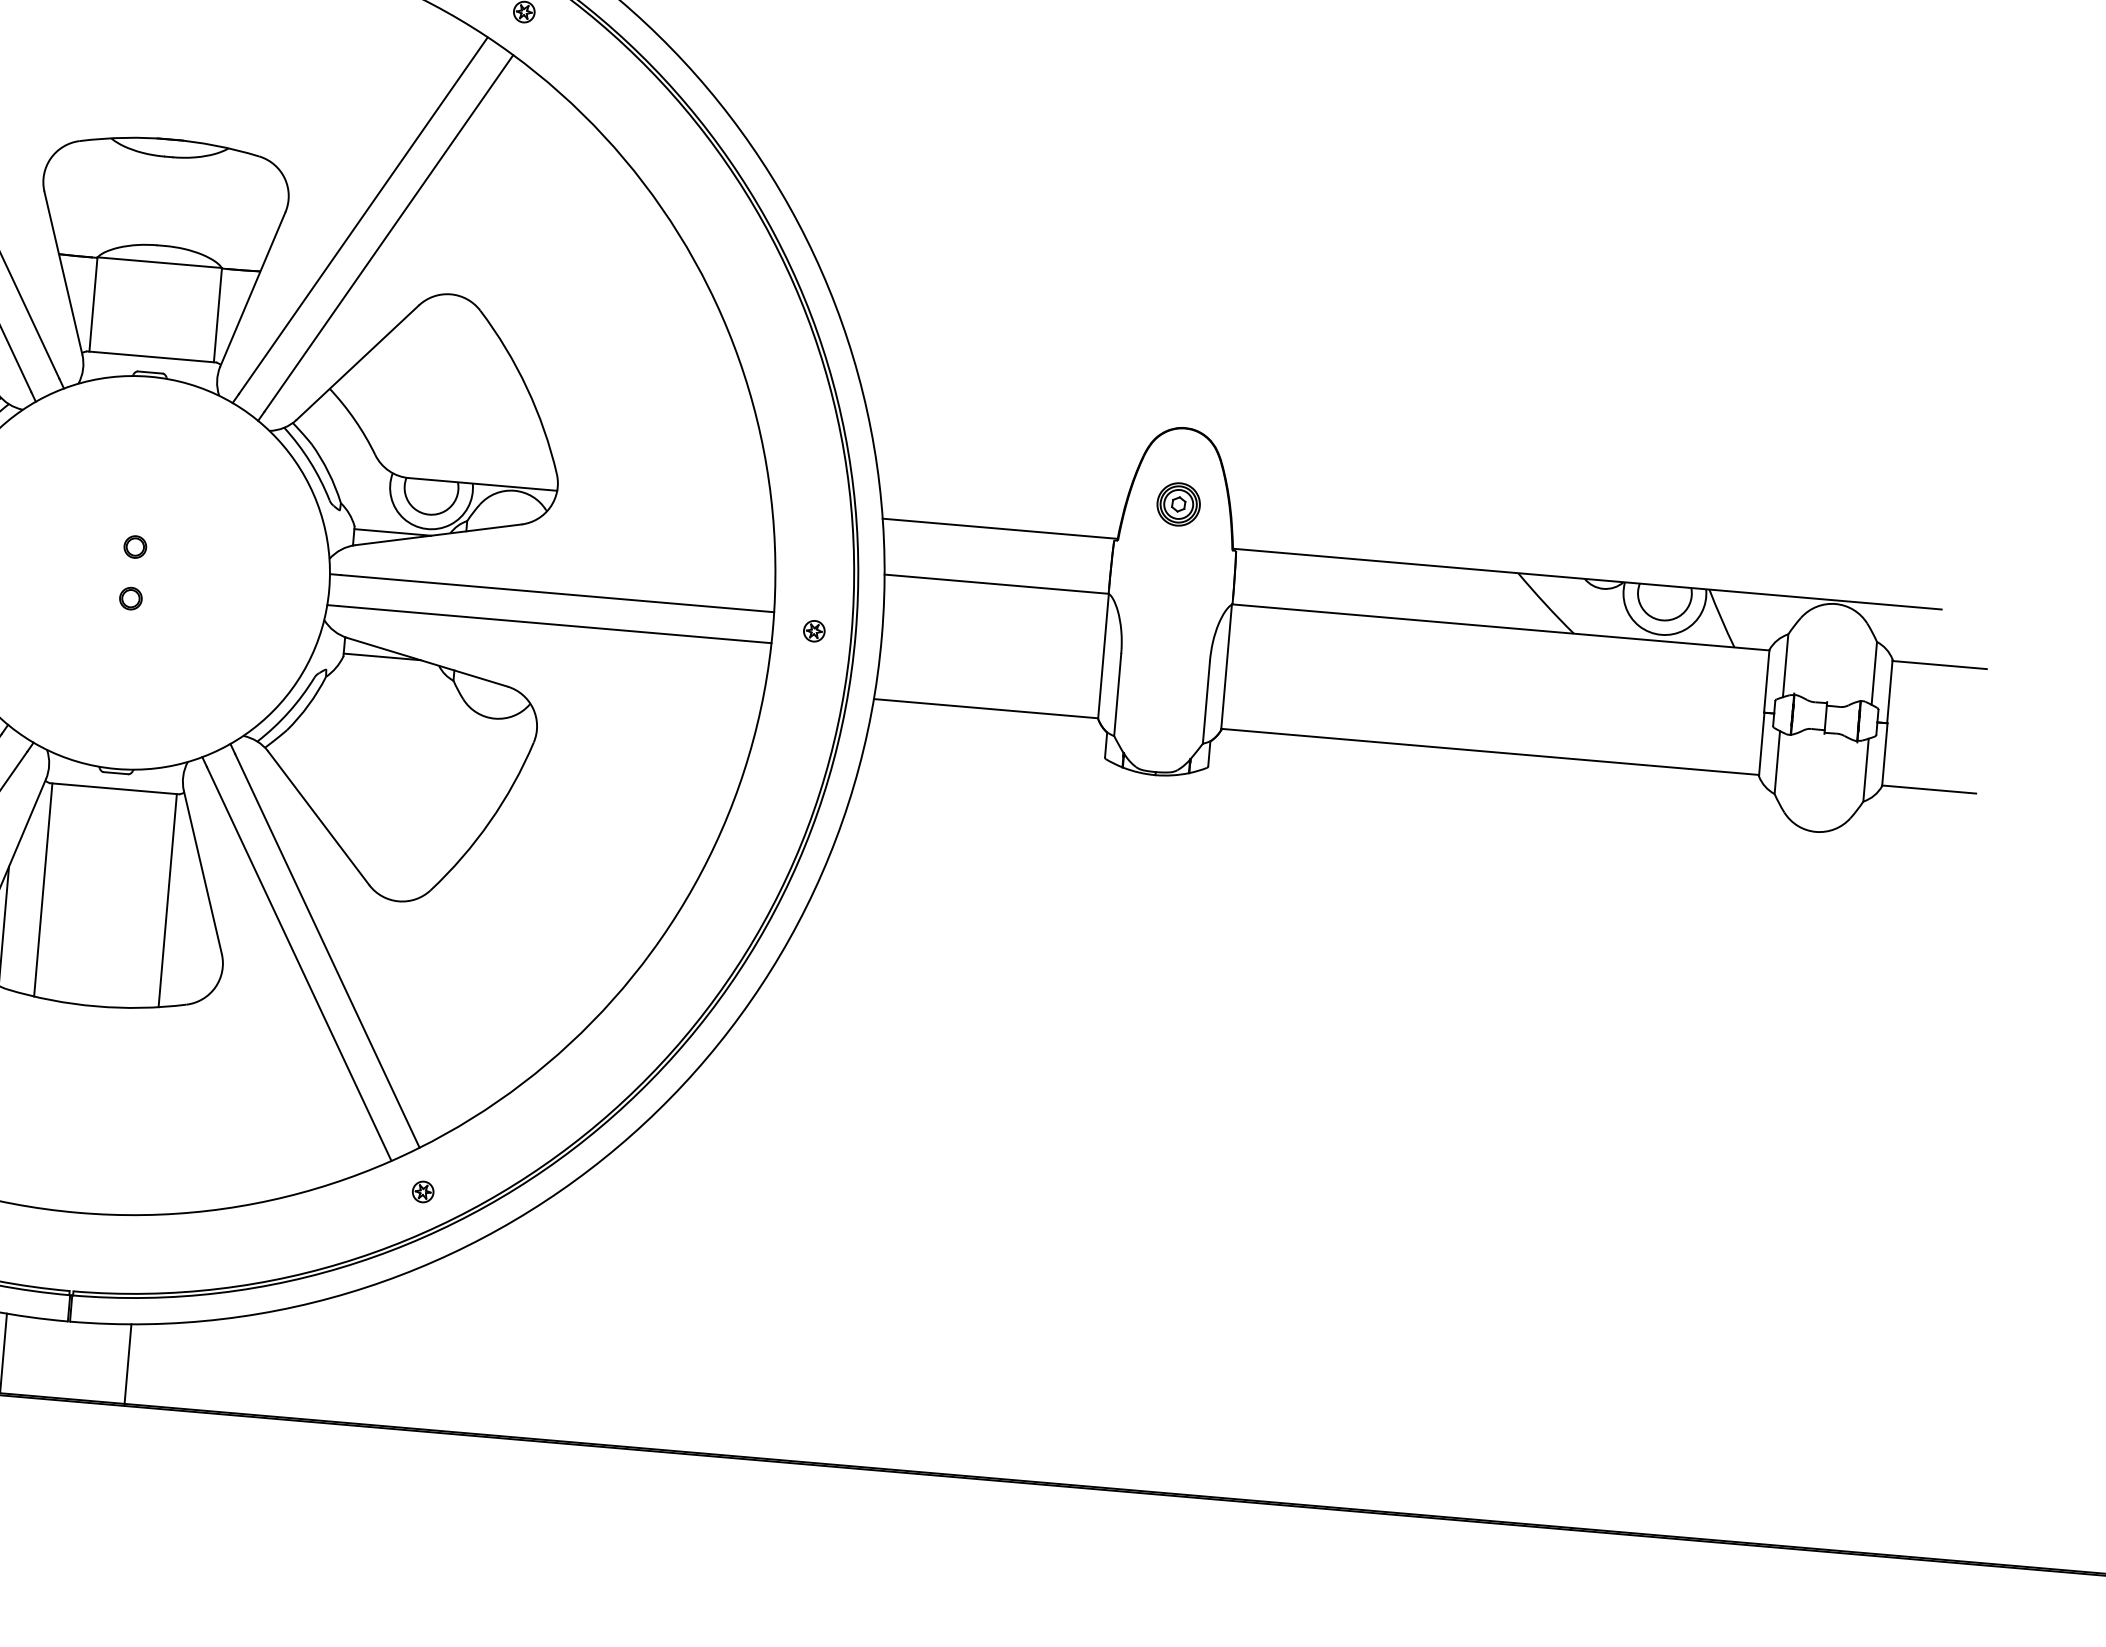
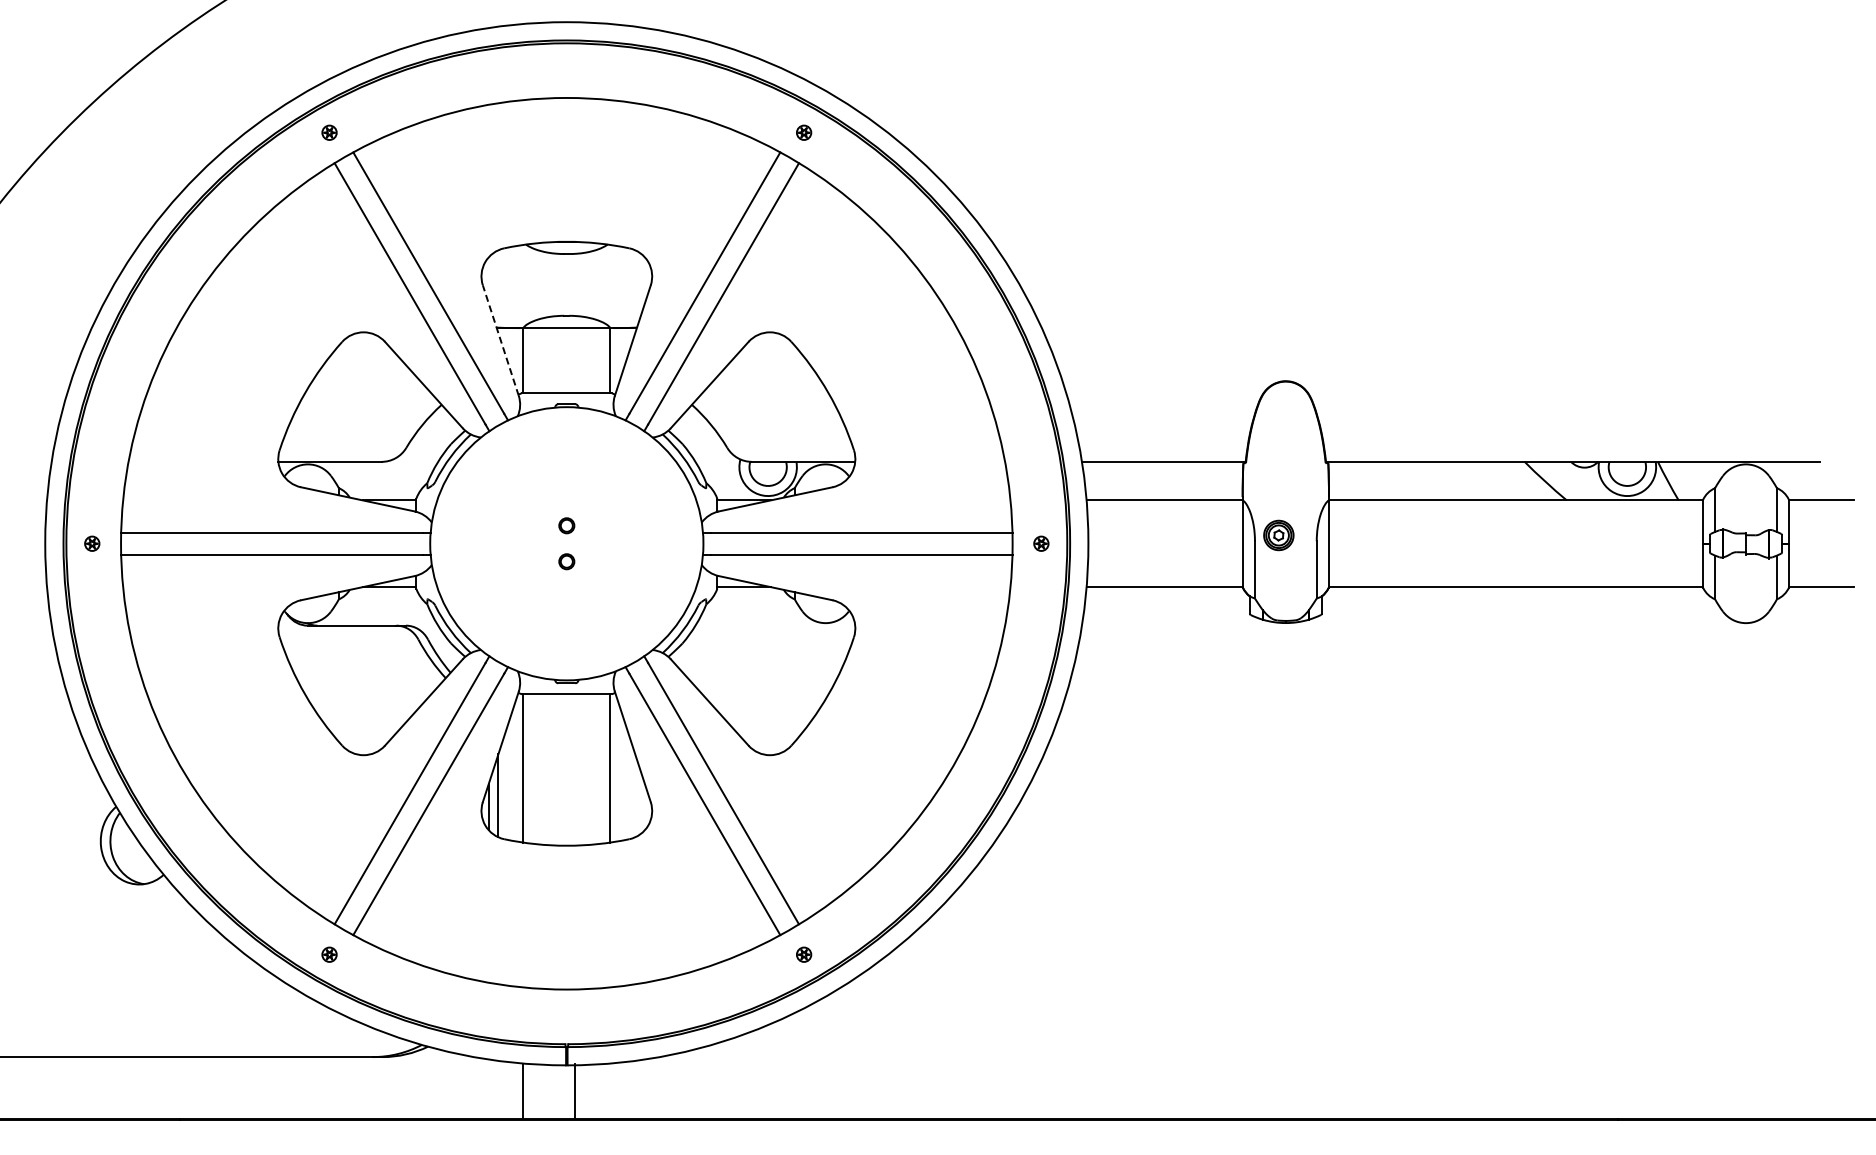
line: (62, 272) -> (500, 340), solid -> dashed
part: (1178, 504) -> (1278, 535), moved
line: (128, 1363) -> (575, 1090), moved

